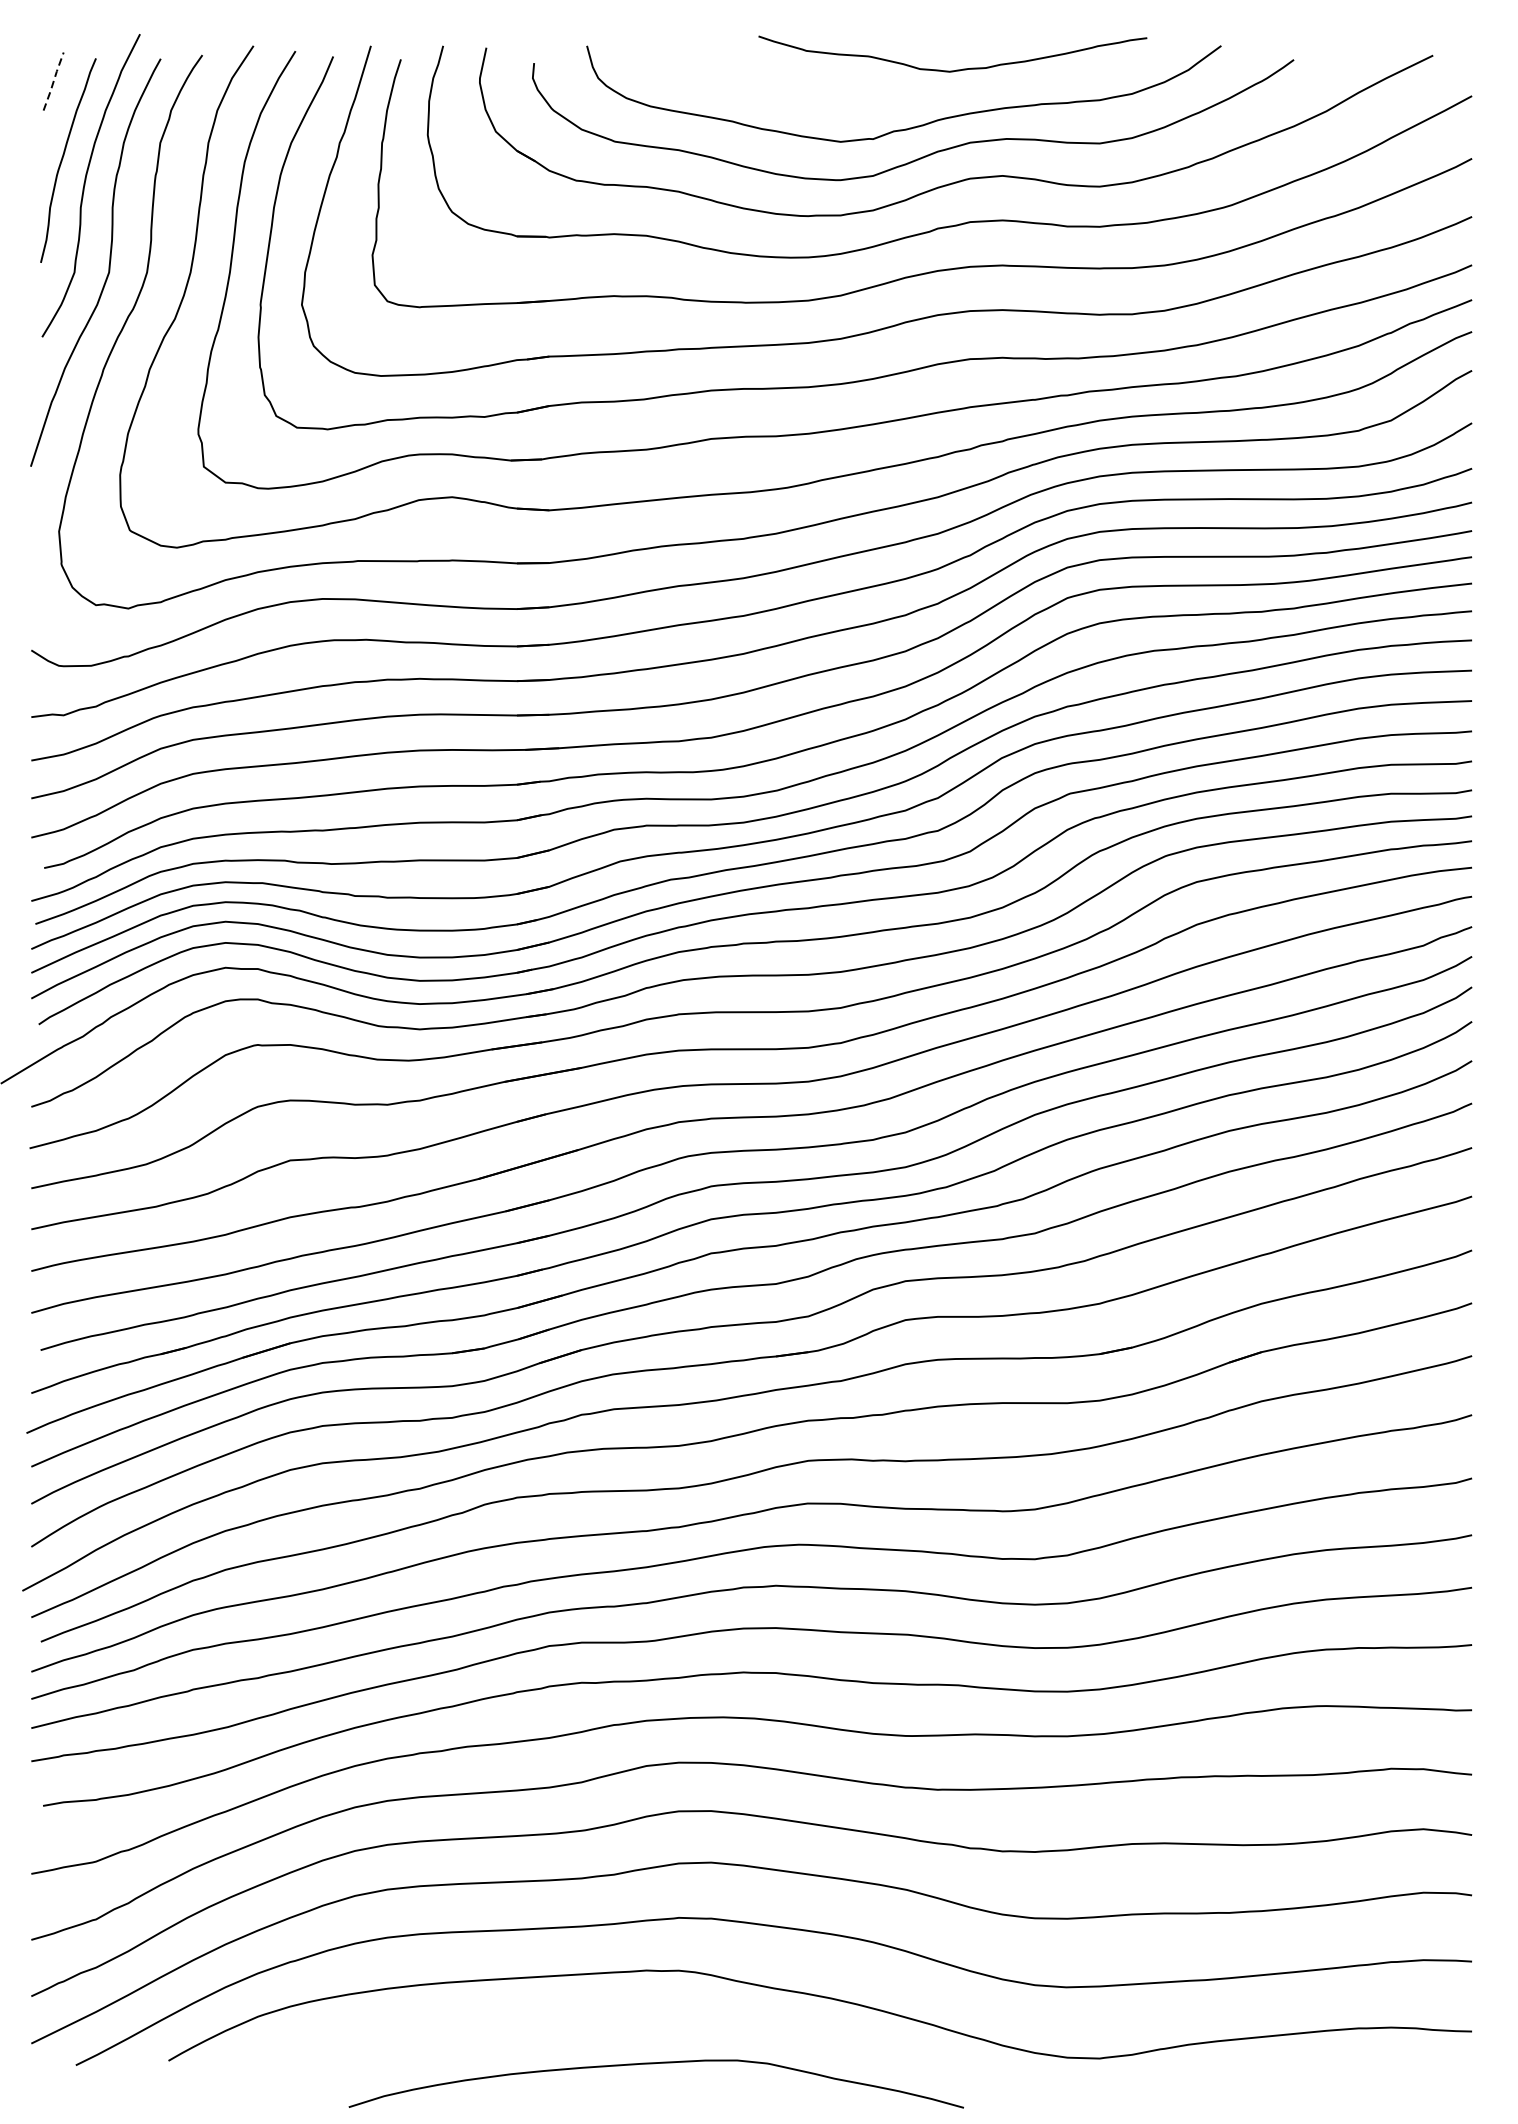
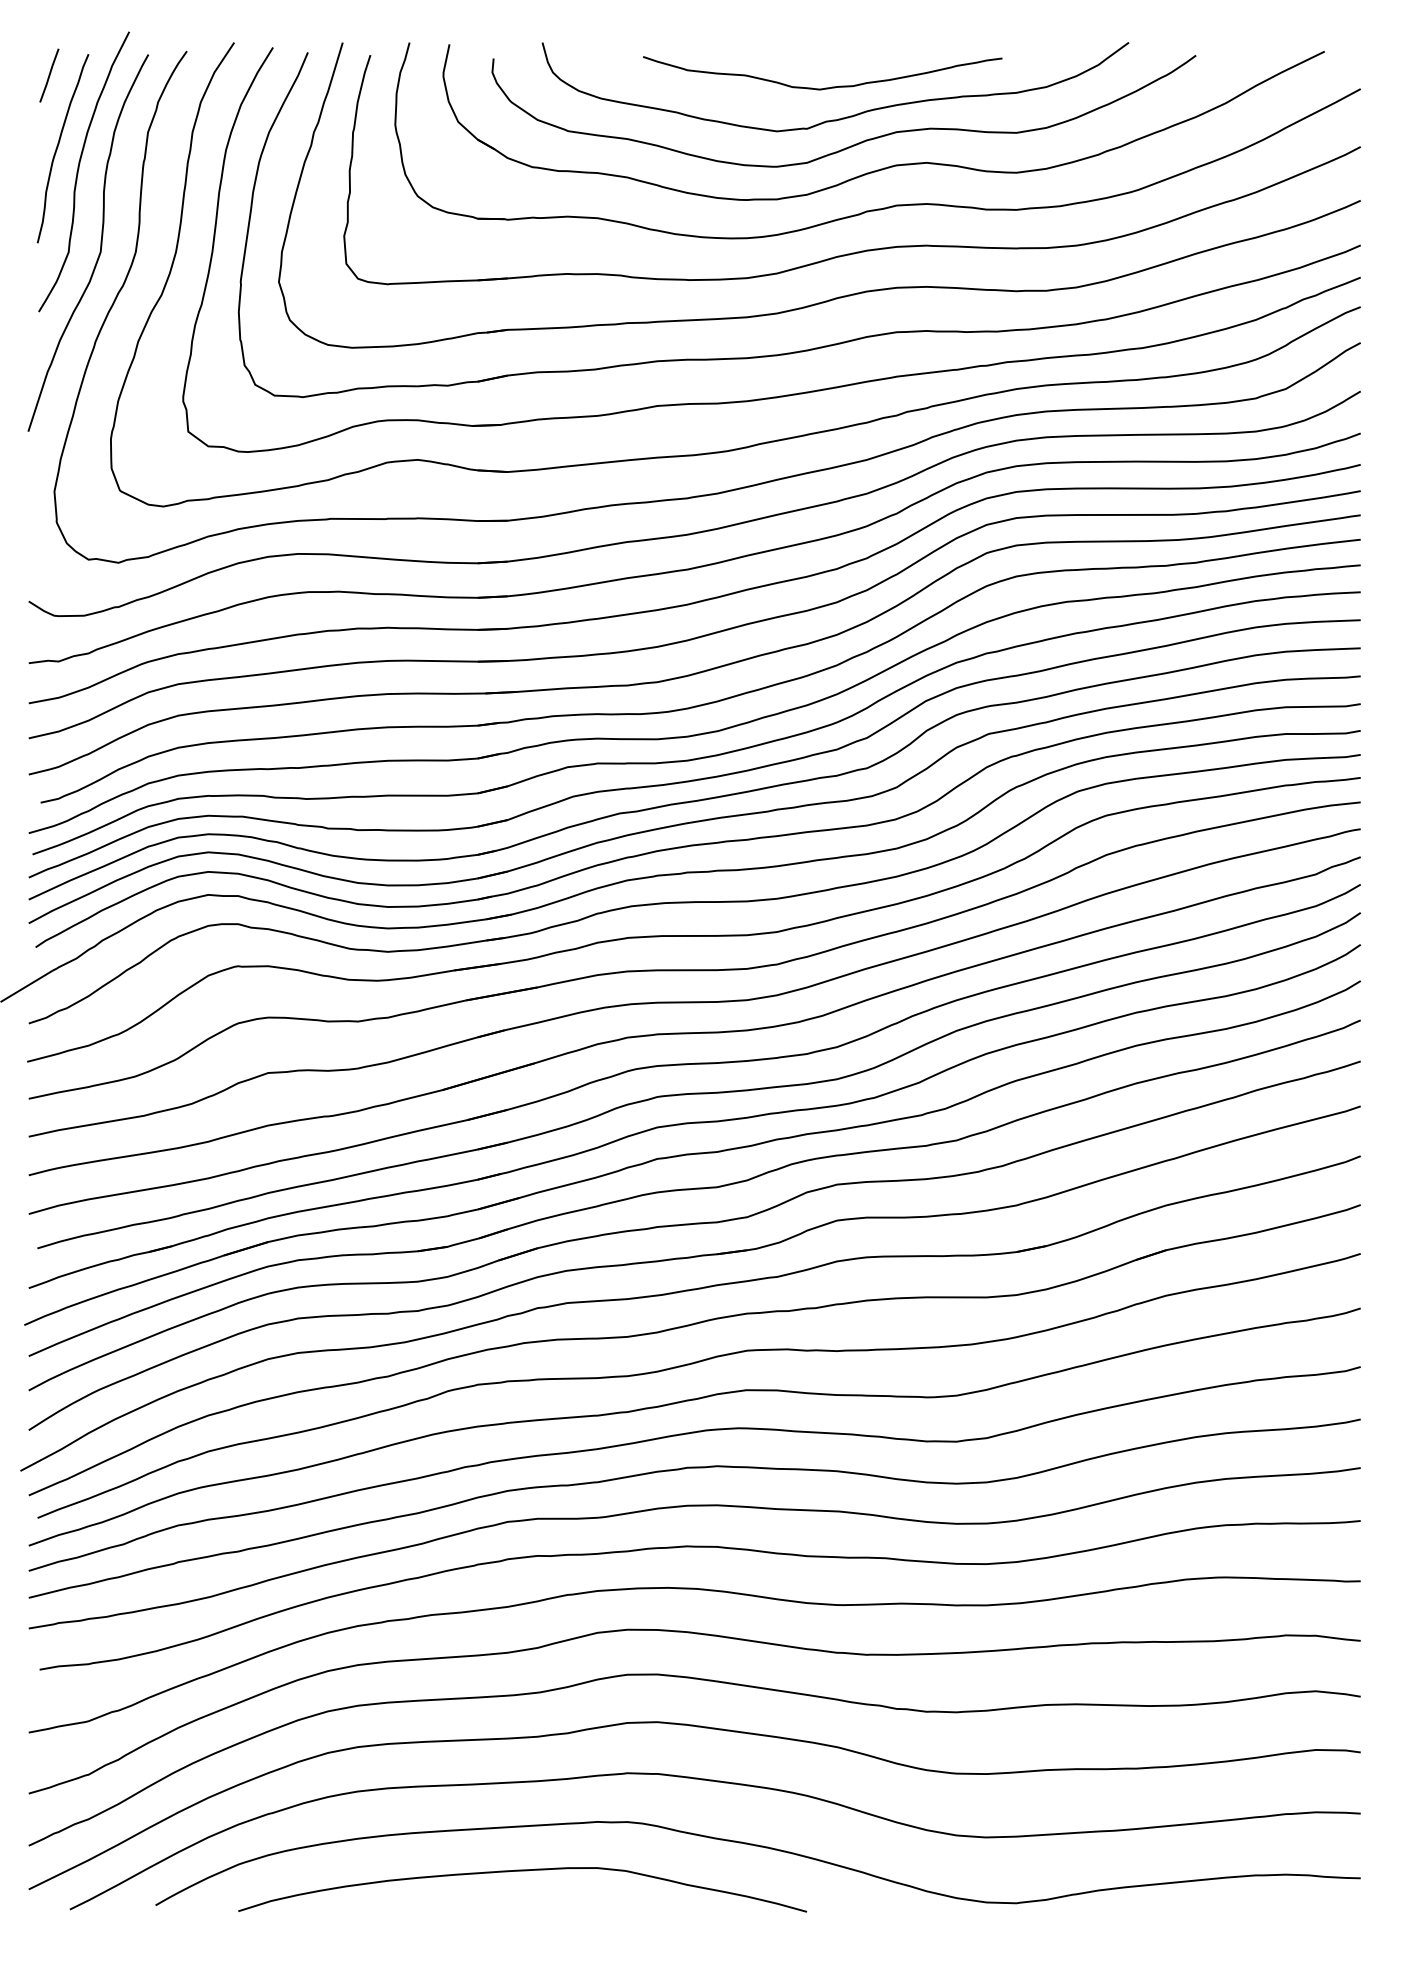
curve: (955, 69) -> (825, 87), moved
line: (53, 81) -> (49, 75), dashed -> solid
curve: (656, 2064) -> (522, 1871), moved

